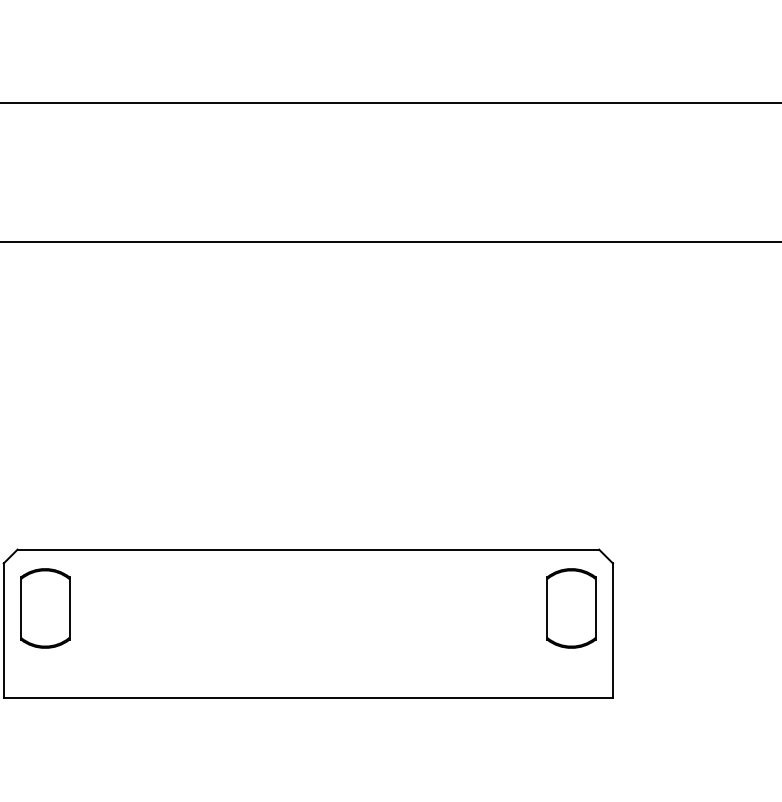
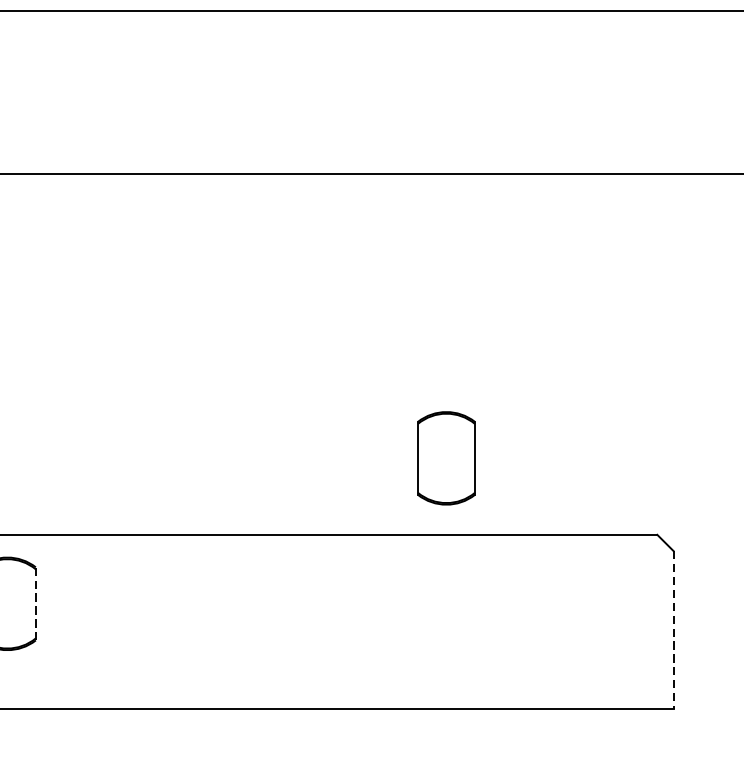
line: (69, 607) -> (35, 602), solid -> dashed
part: (571, 608) -> (446, 458), moved
line: (613, 631) -> (674, 630), solid -> dashed

